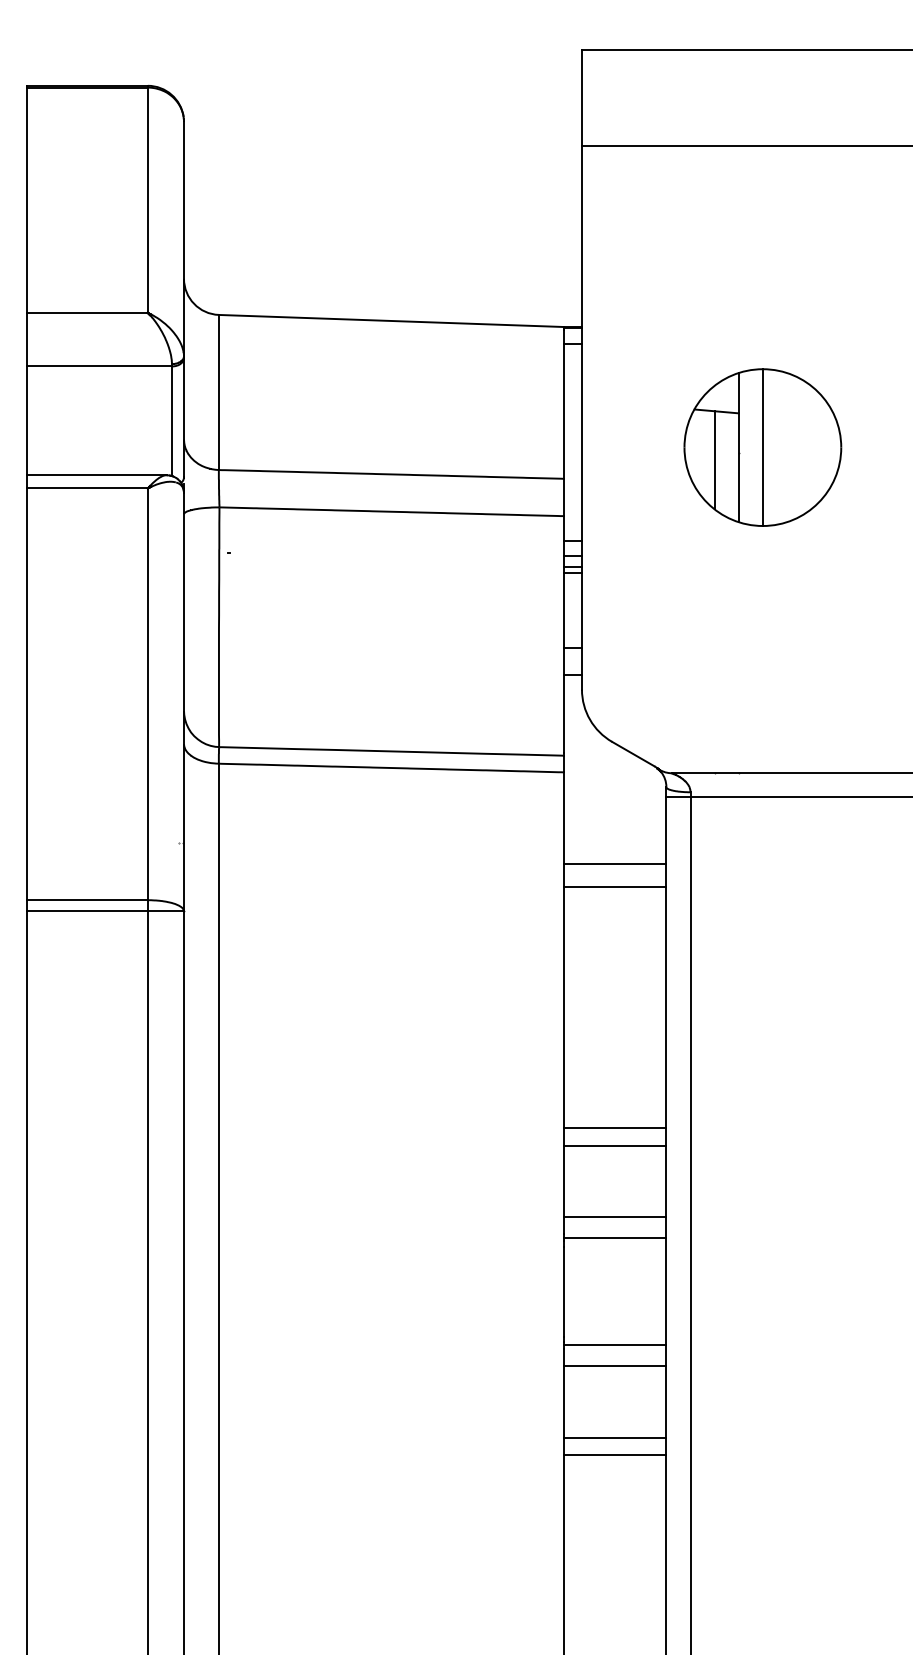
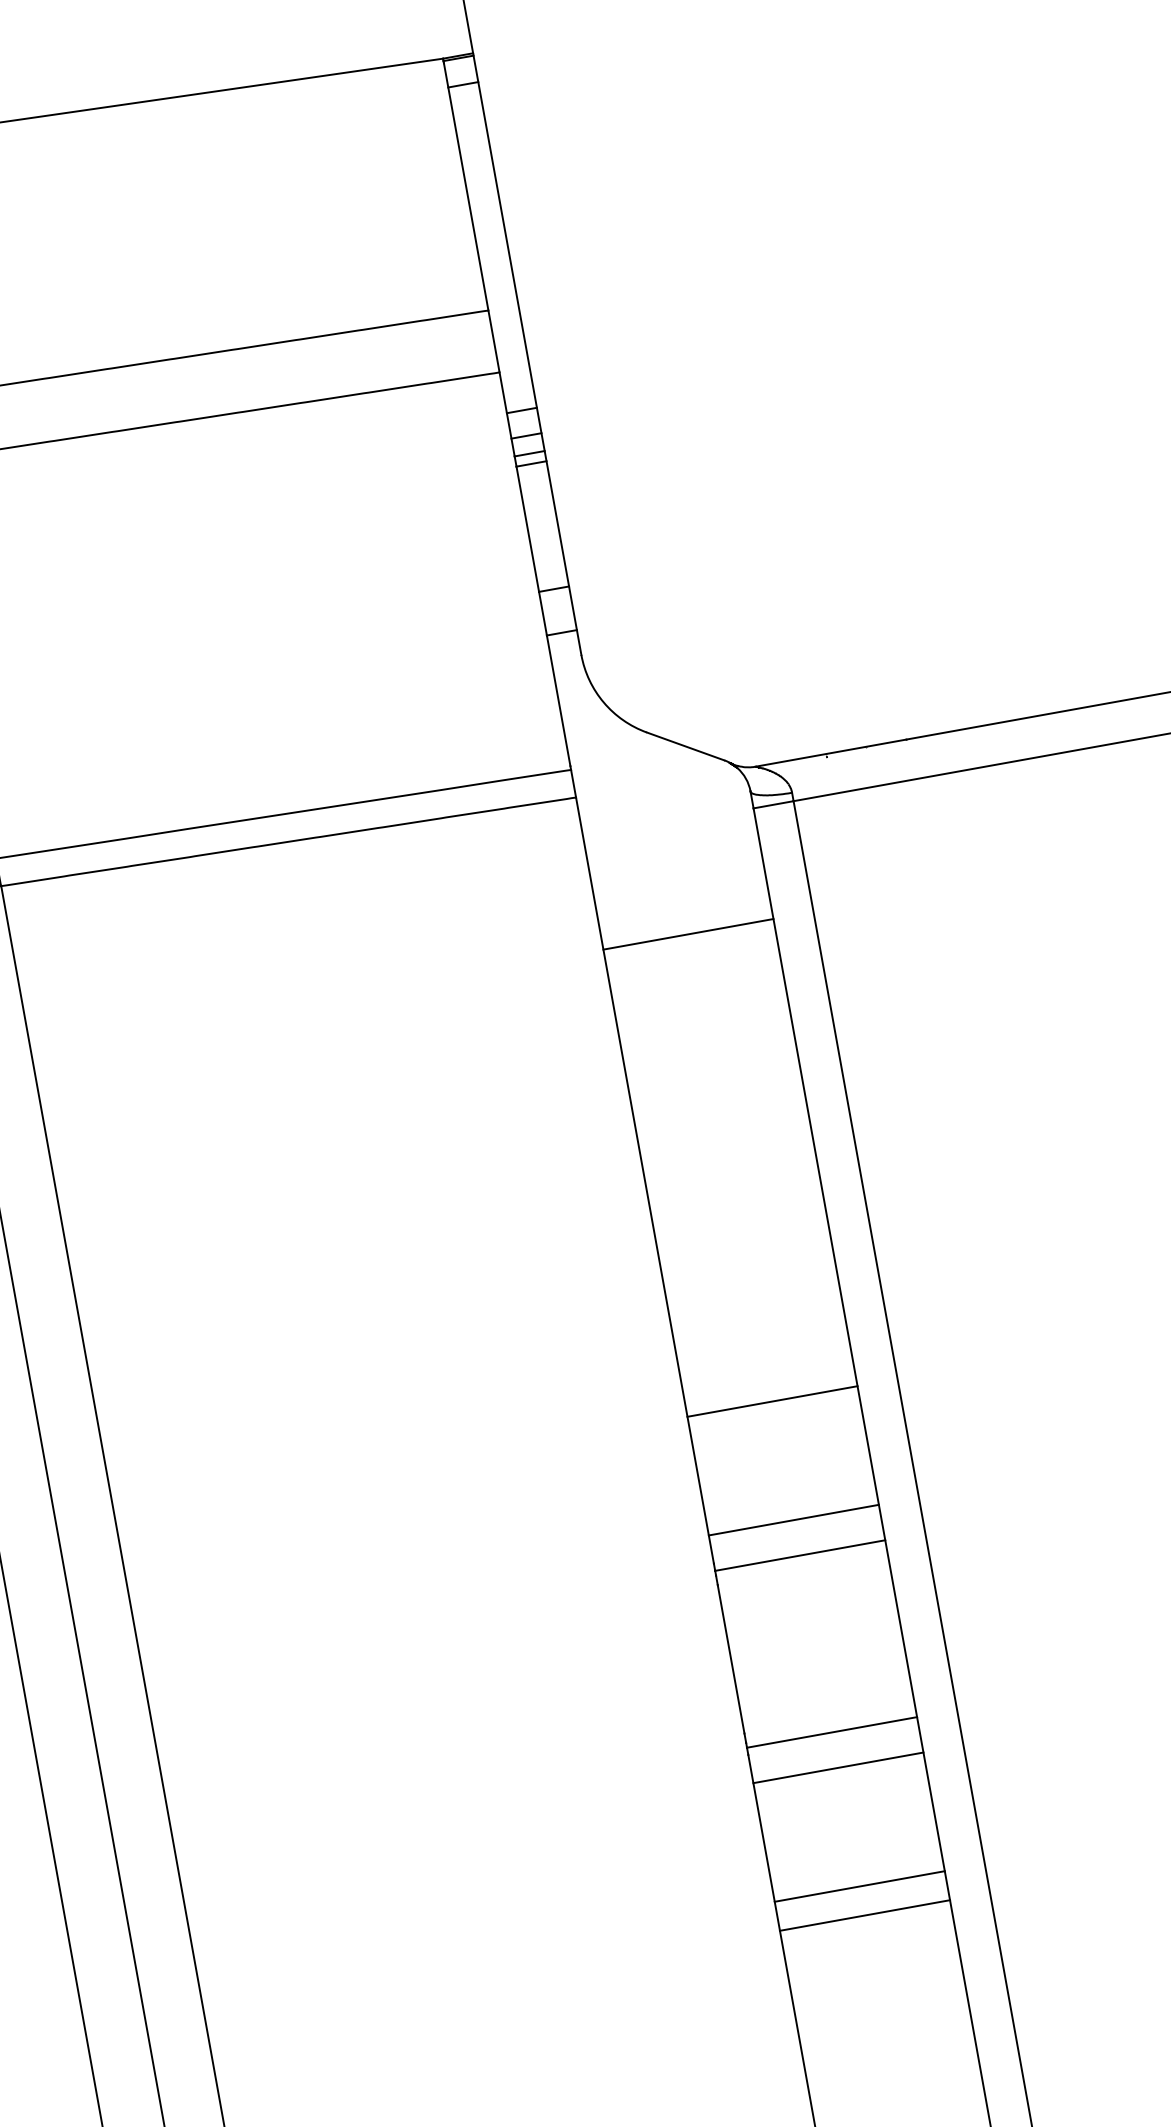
part: (762, 447) -> (808, 199), removed
line: (614, 887) -> (694, 973), removed
line: (614, 1128) -> (766, 1373), removed

